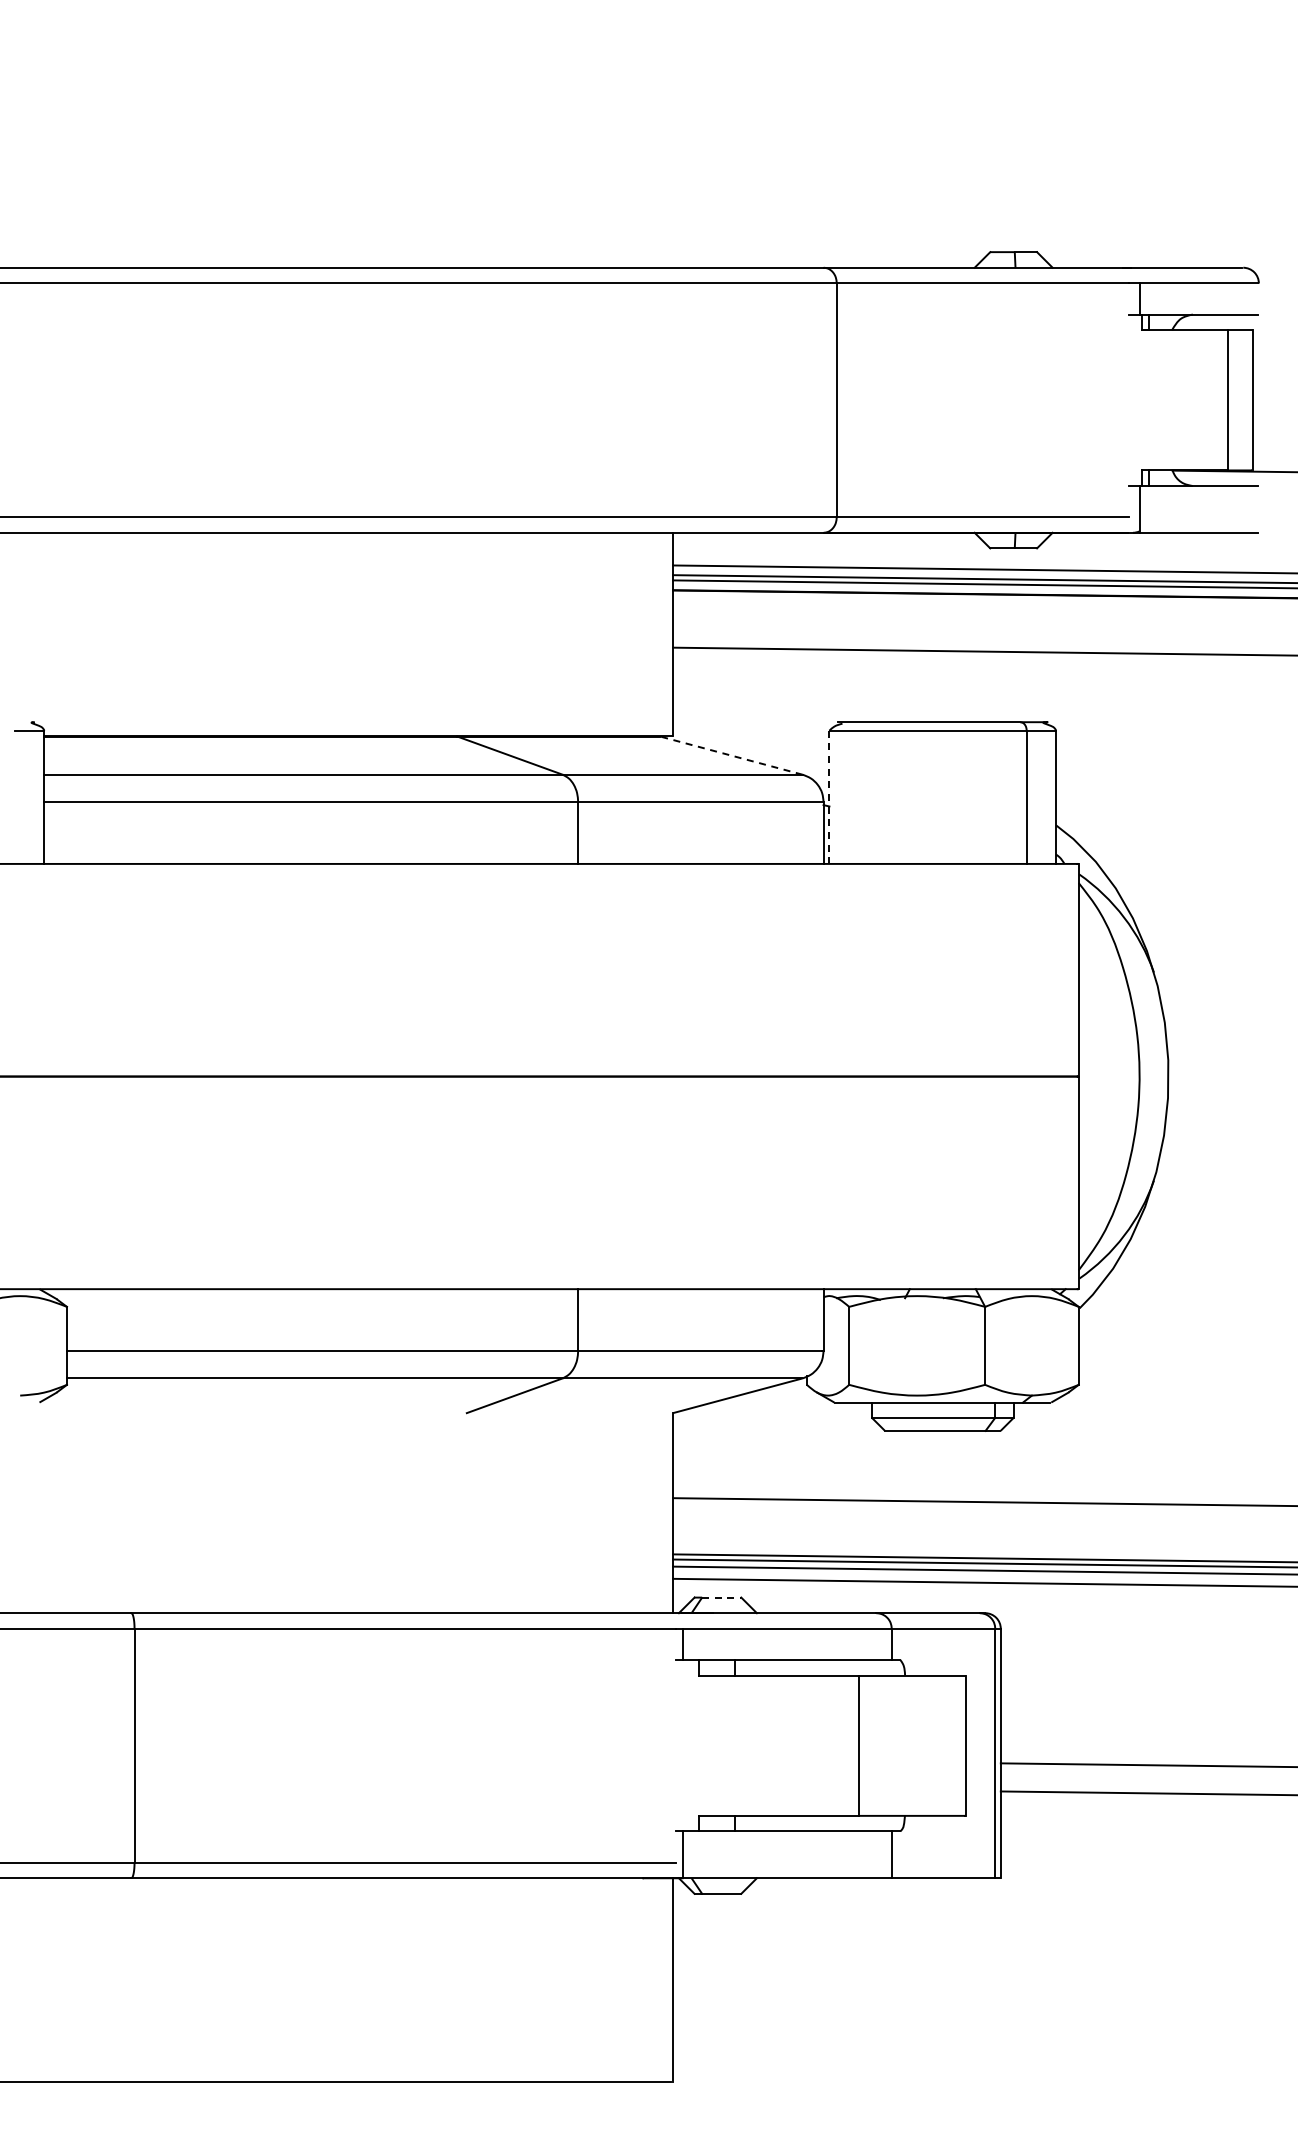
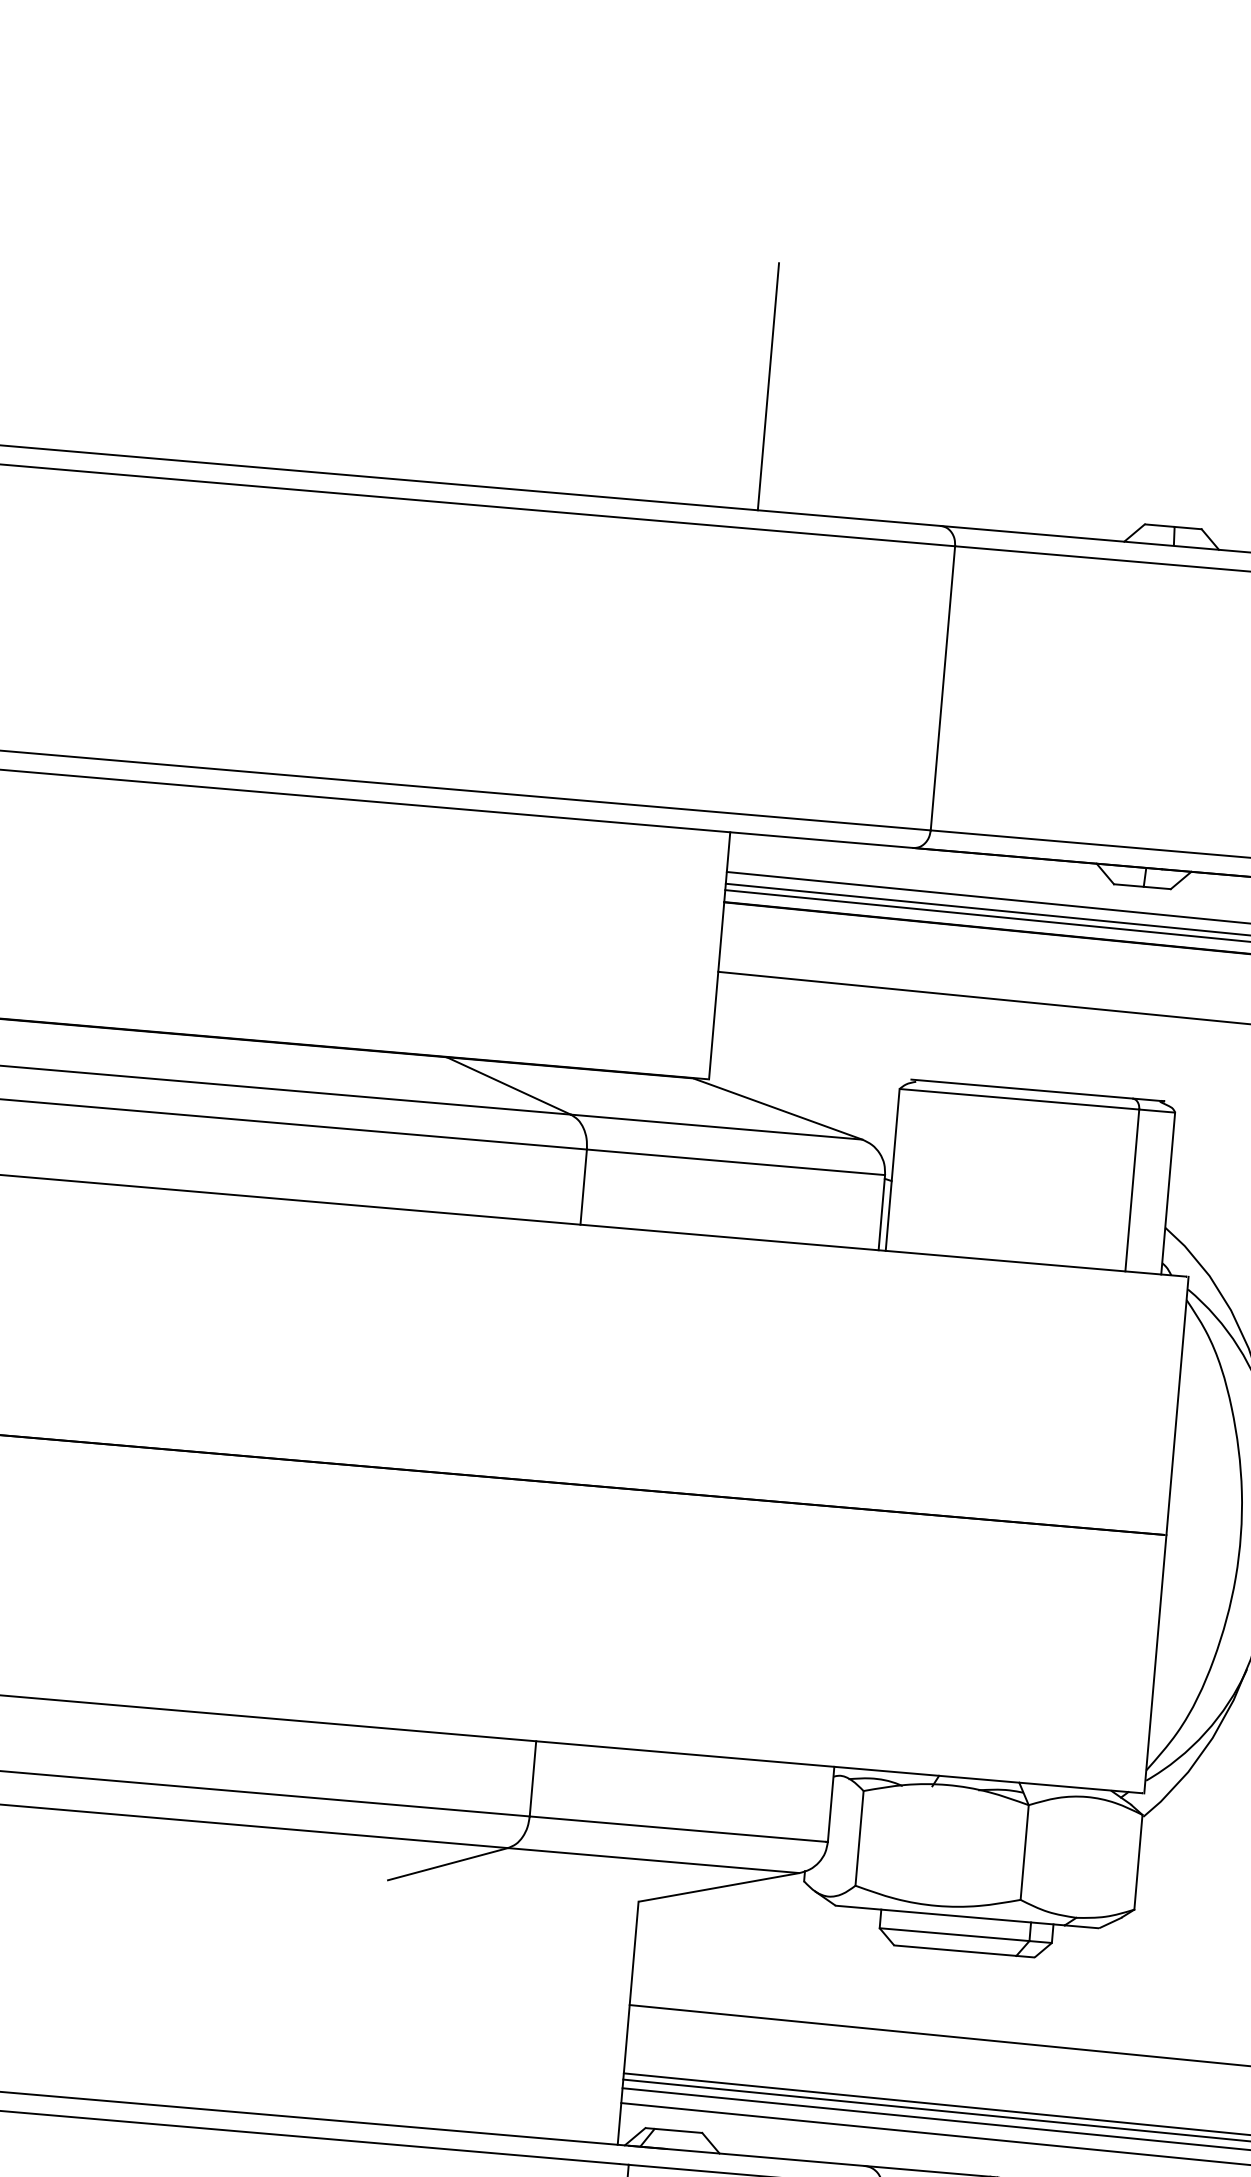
line: (673, 165) -> (769, 386), added
line: (730, 755) -> (776, 1108), dashed -> solid
line: (829, 797) -> (892, 1170), dashed -> solid
line: (721, 1597) -> (678, 2130), dashed -> solid

